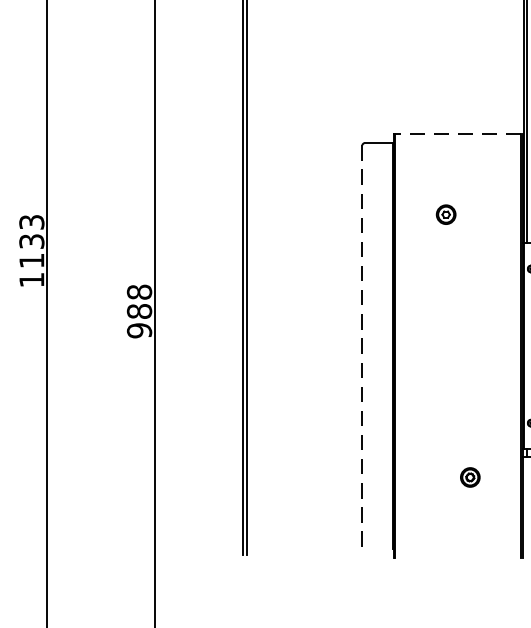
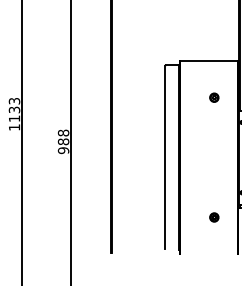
line: (457, 135) -> (208, 61), dashed -> solid
part: (446, 214) -> (214, 97), moved
line: (363, 345) -> (165, 157), dashed -> solid

